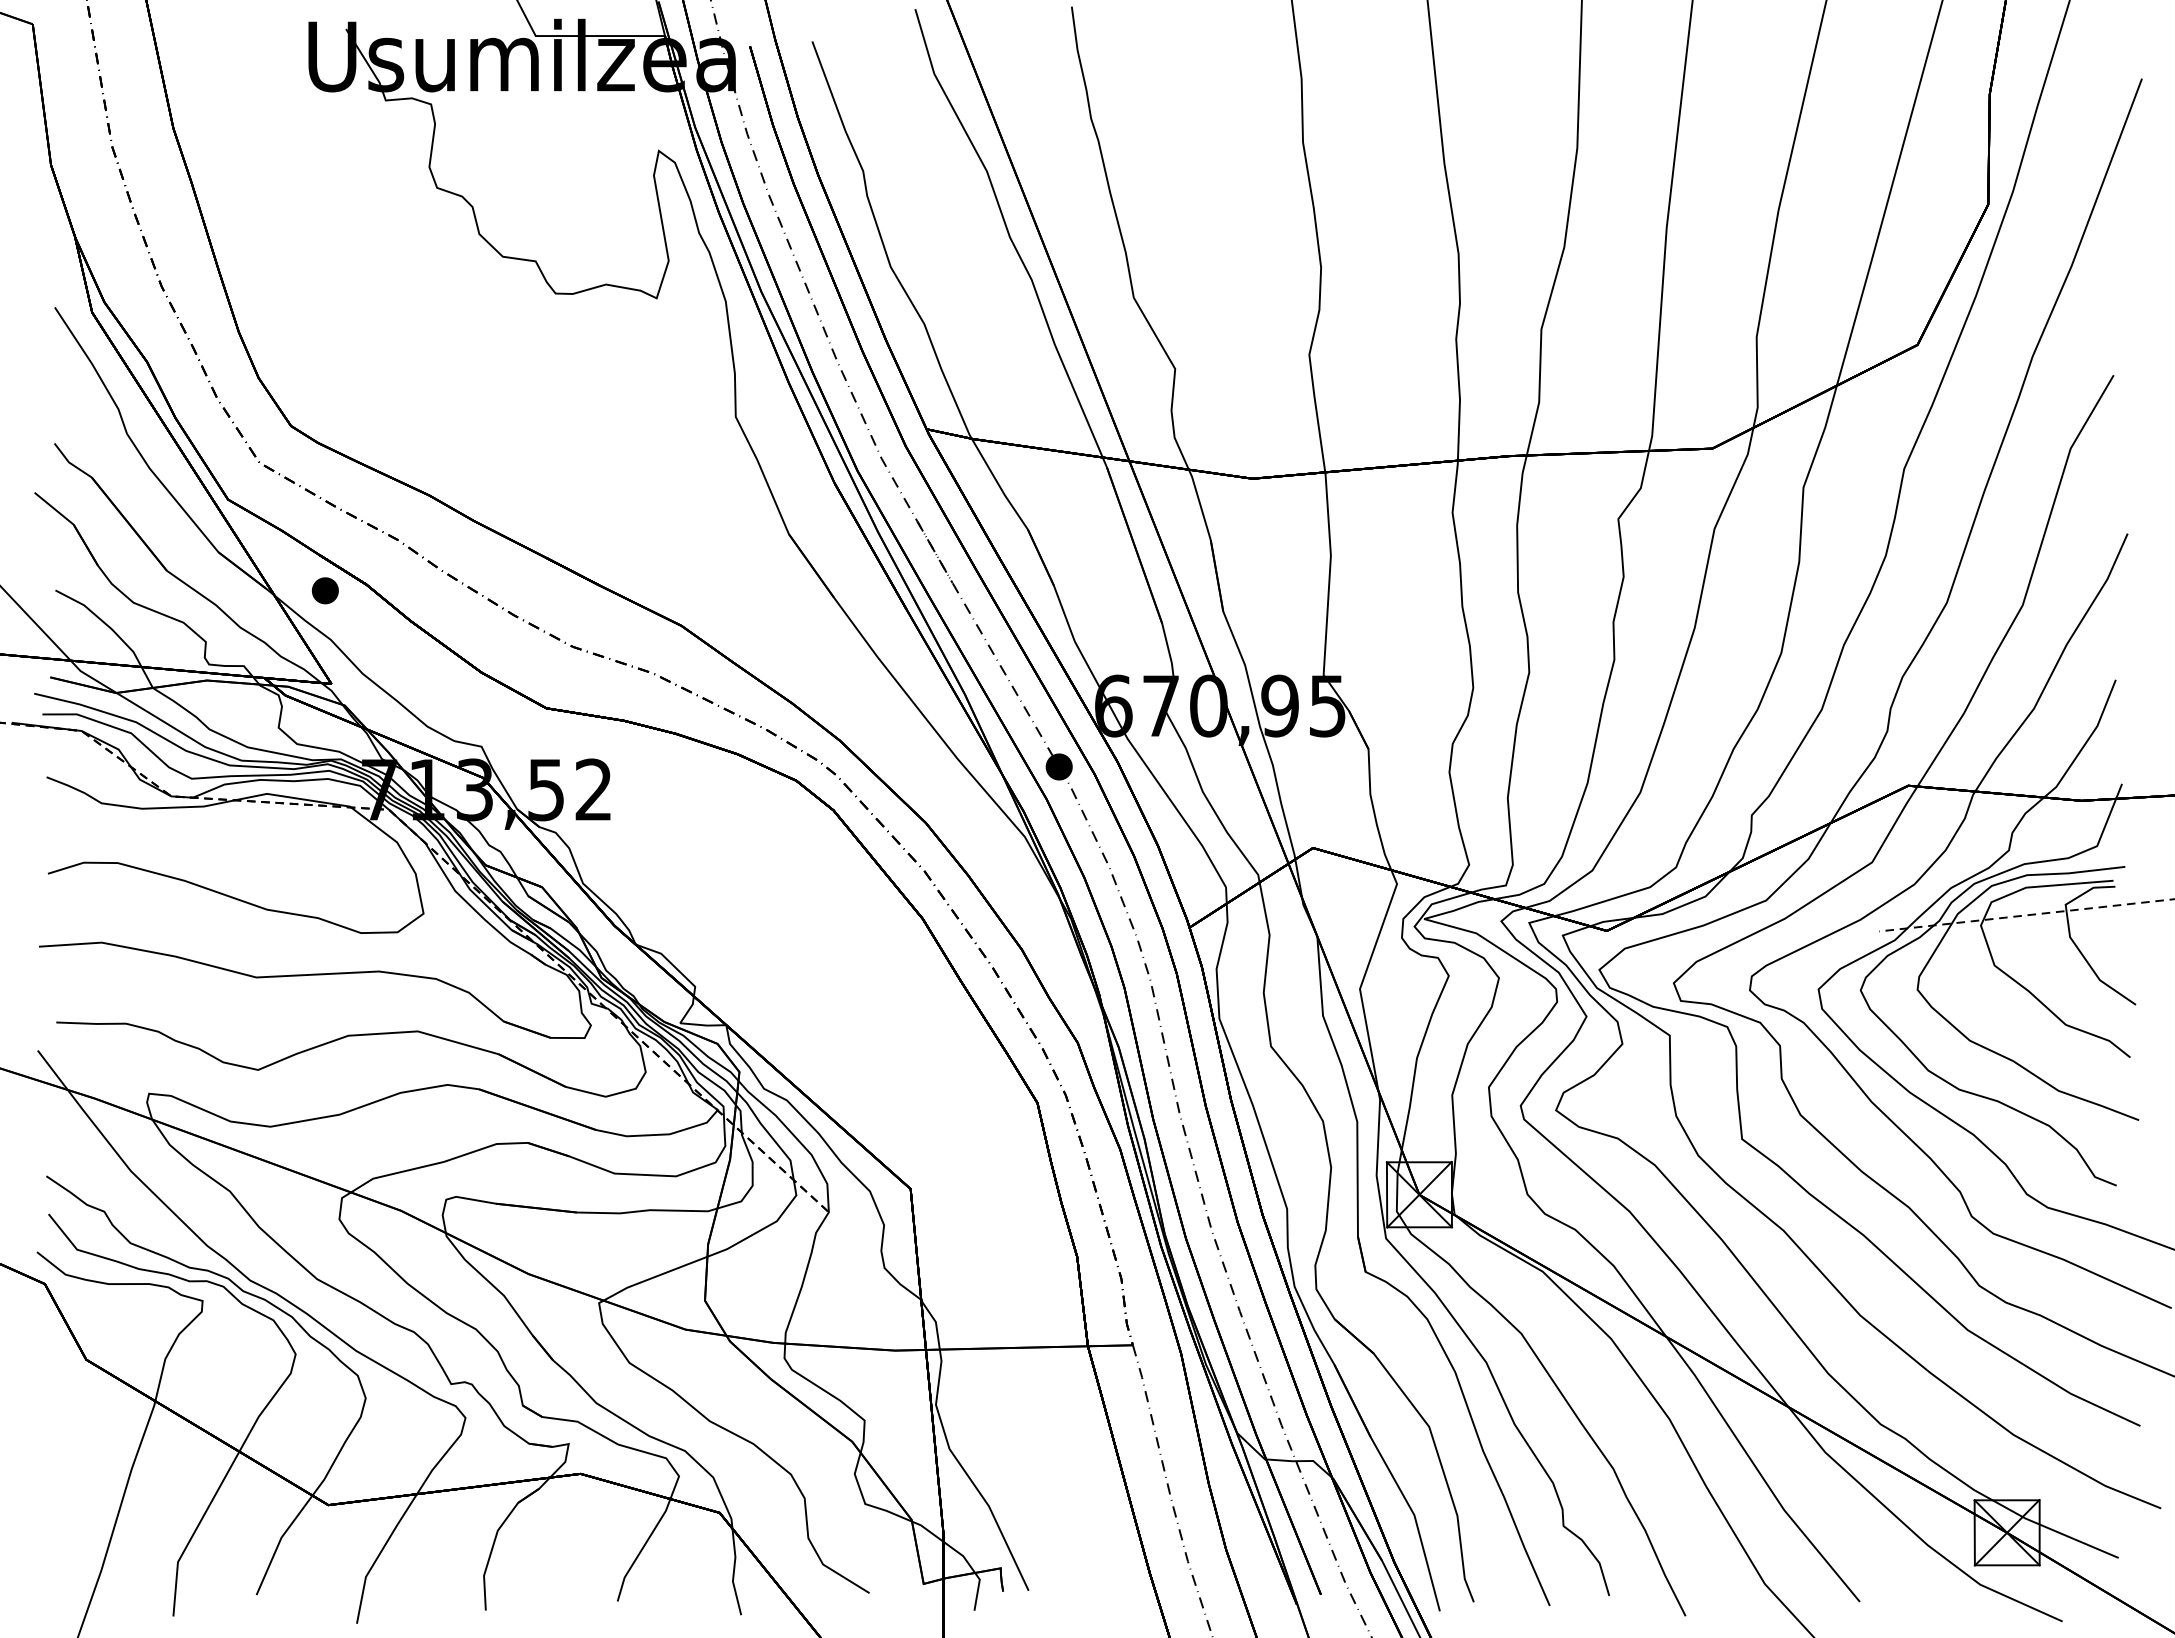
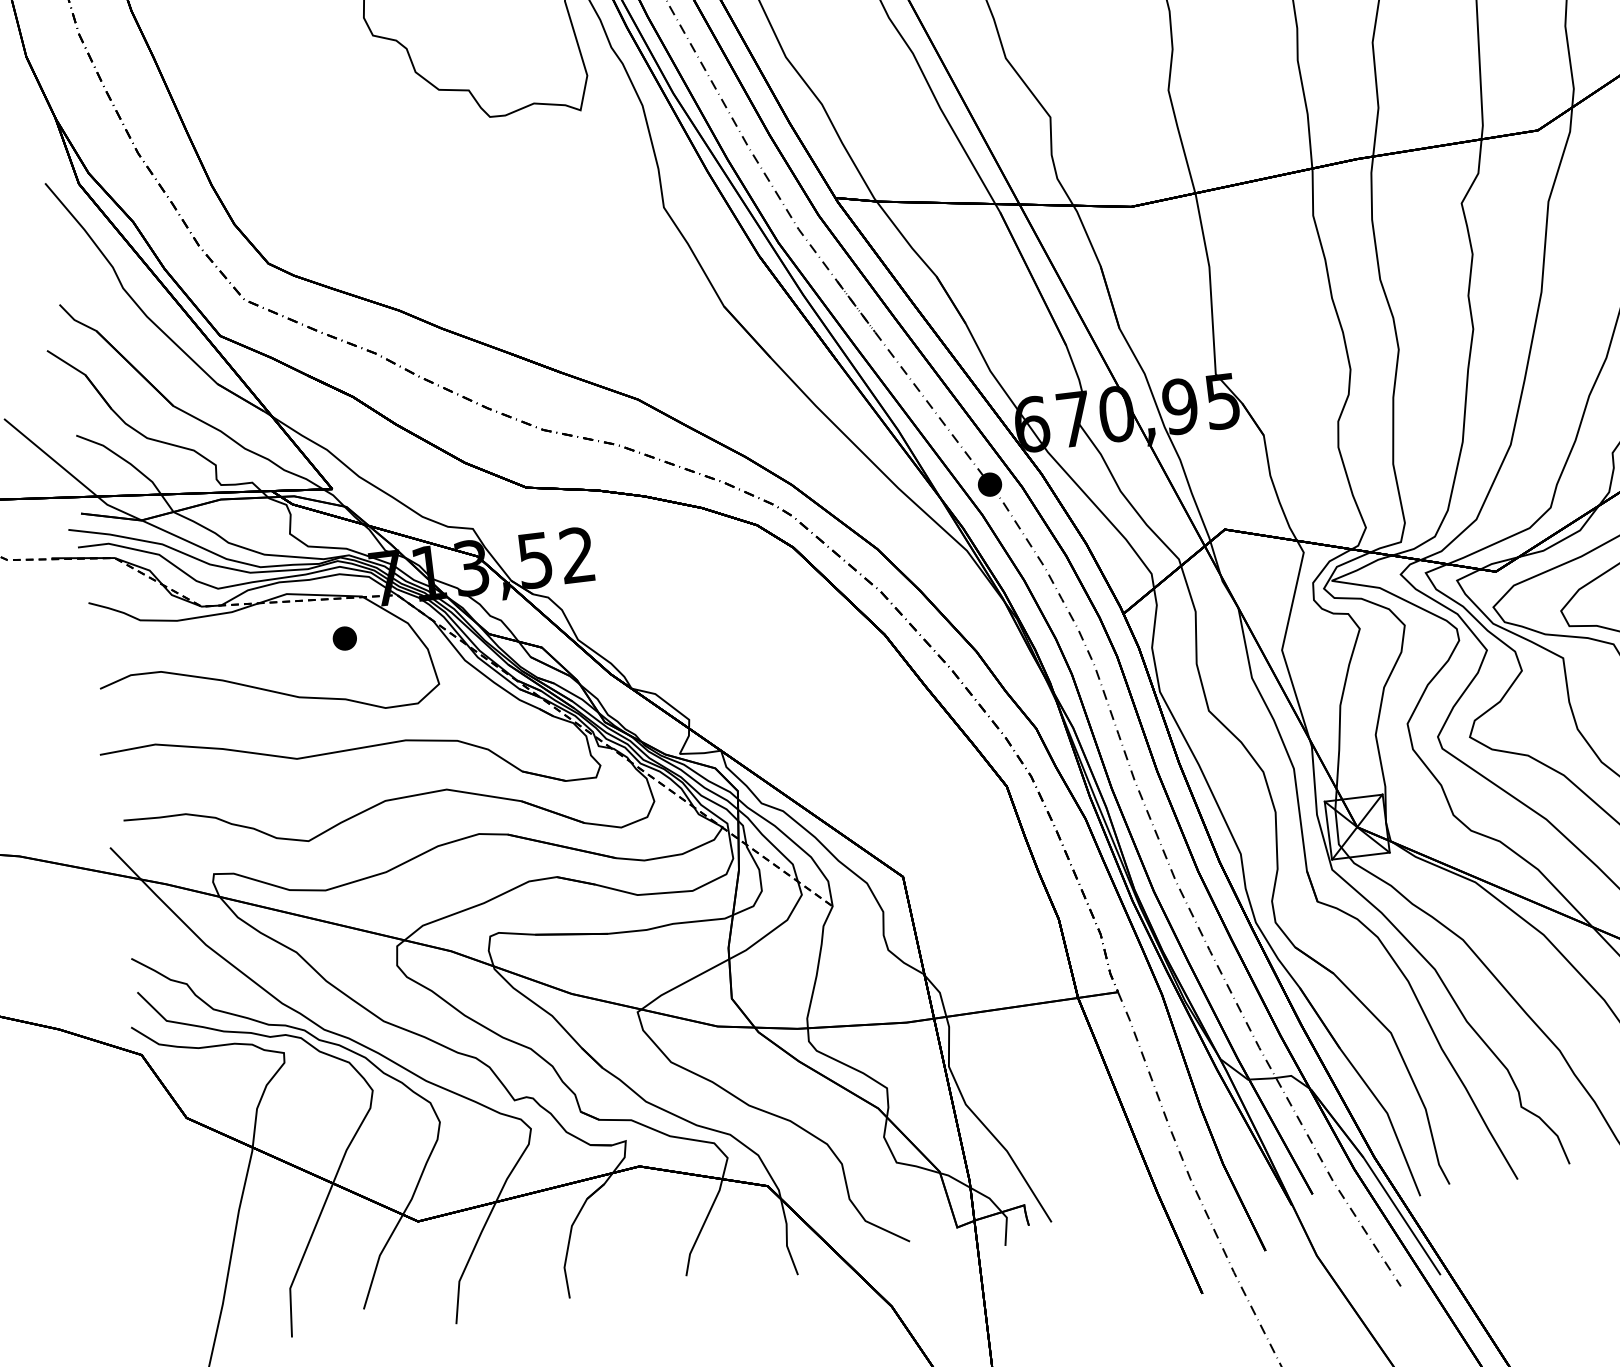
part: (325, 590) -> (344, 638), moved

